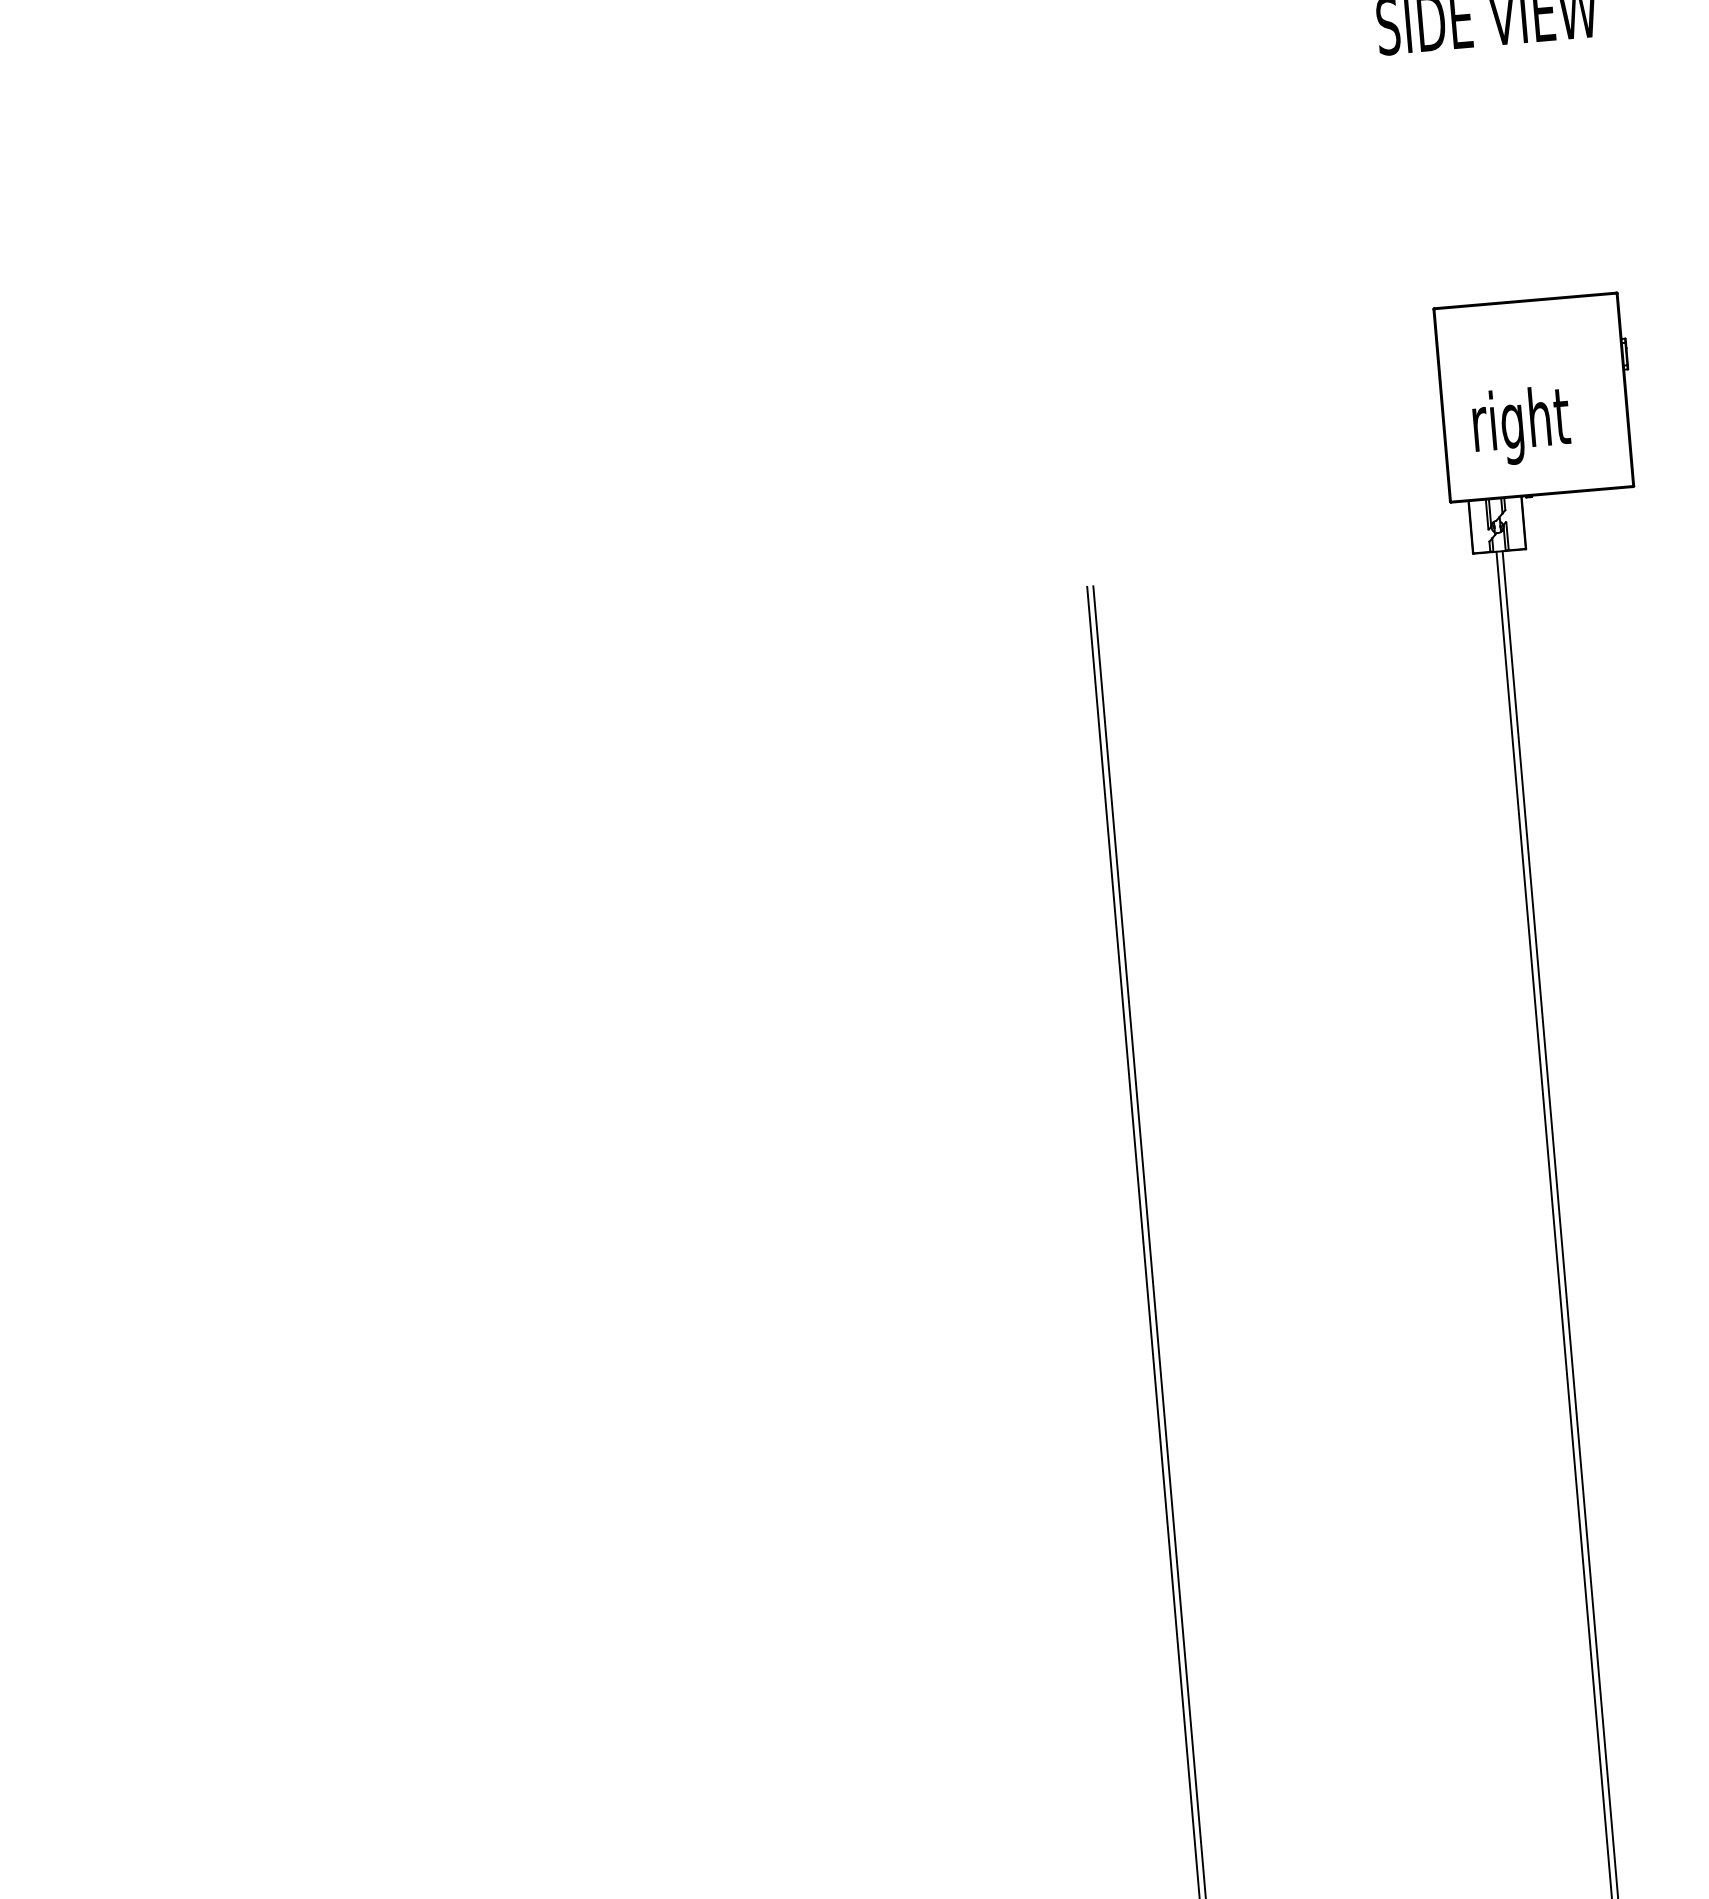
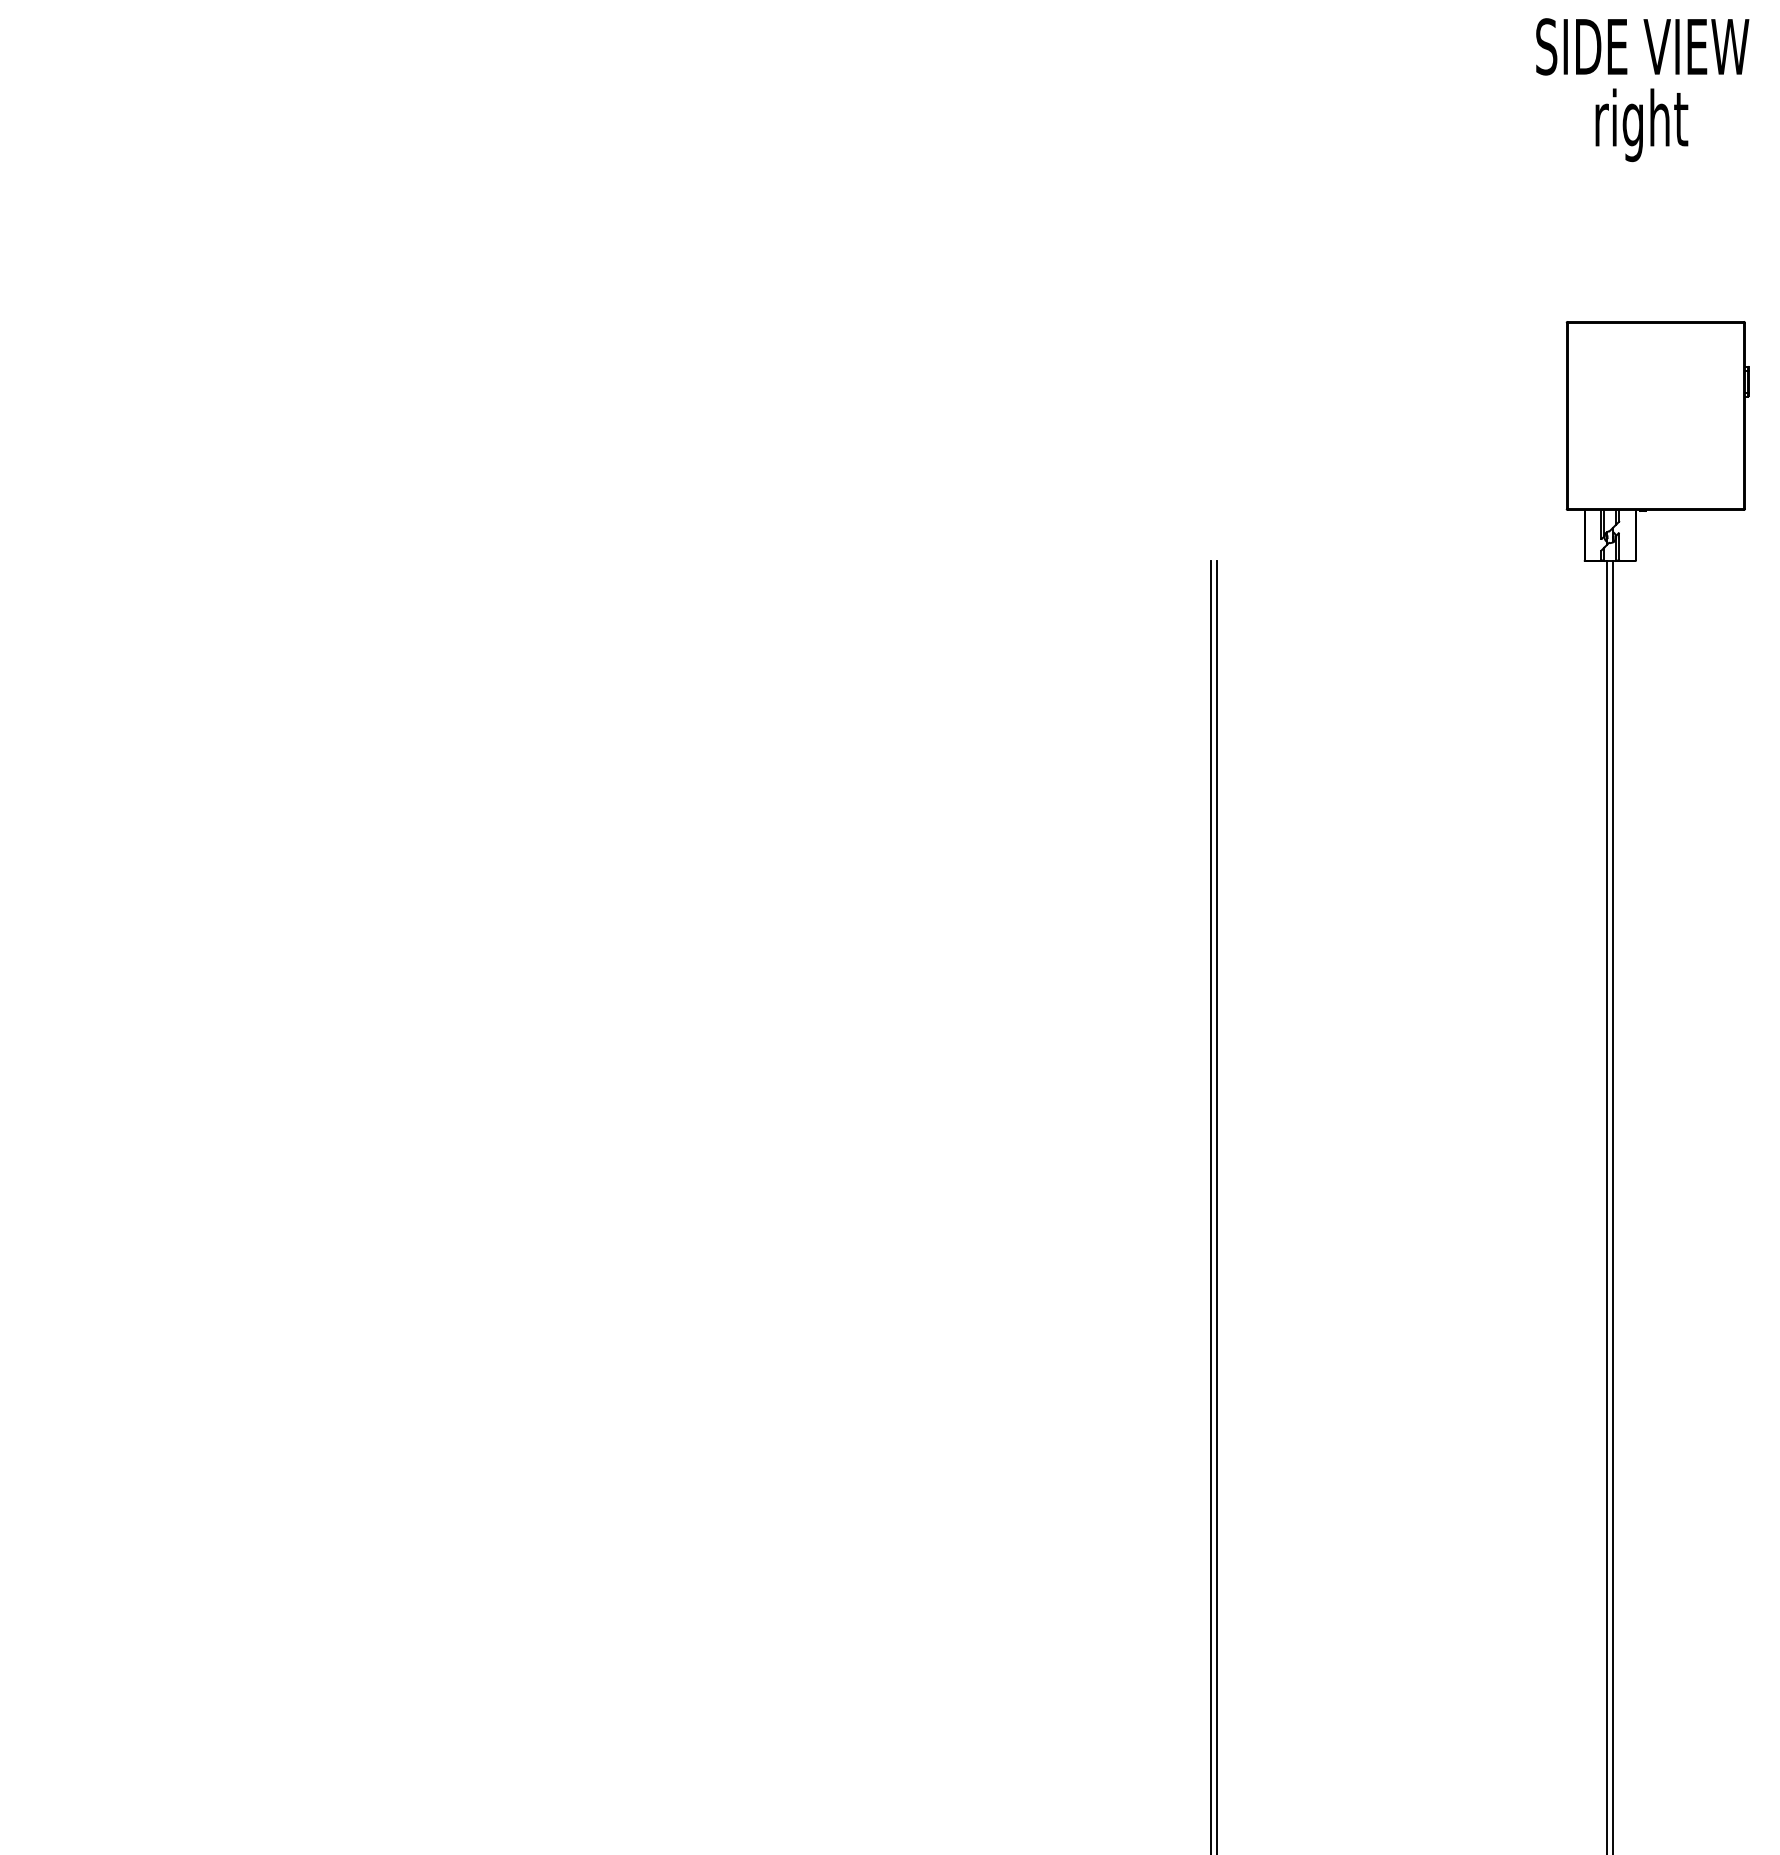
text: (1521, 426) -> (1641, 125), moved

